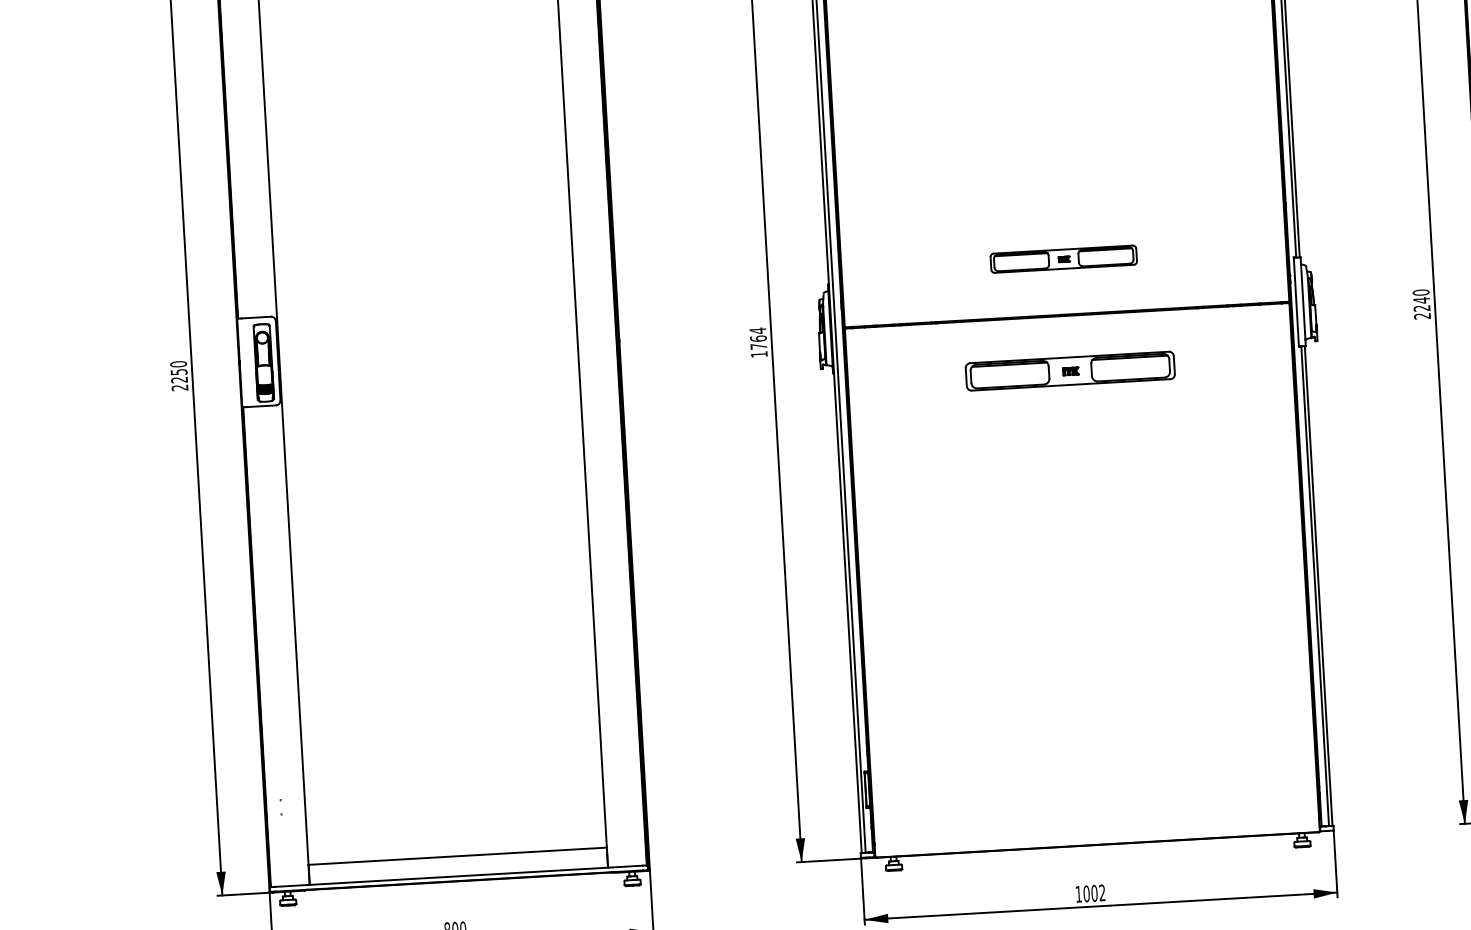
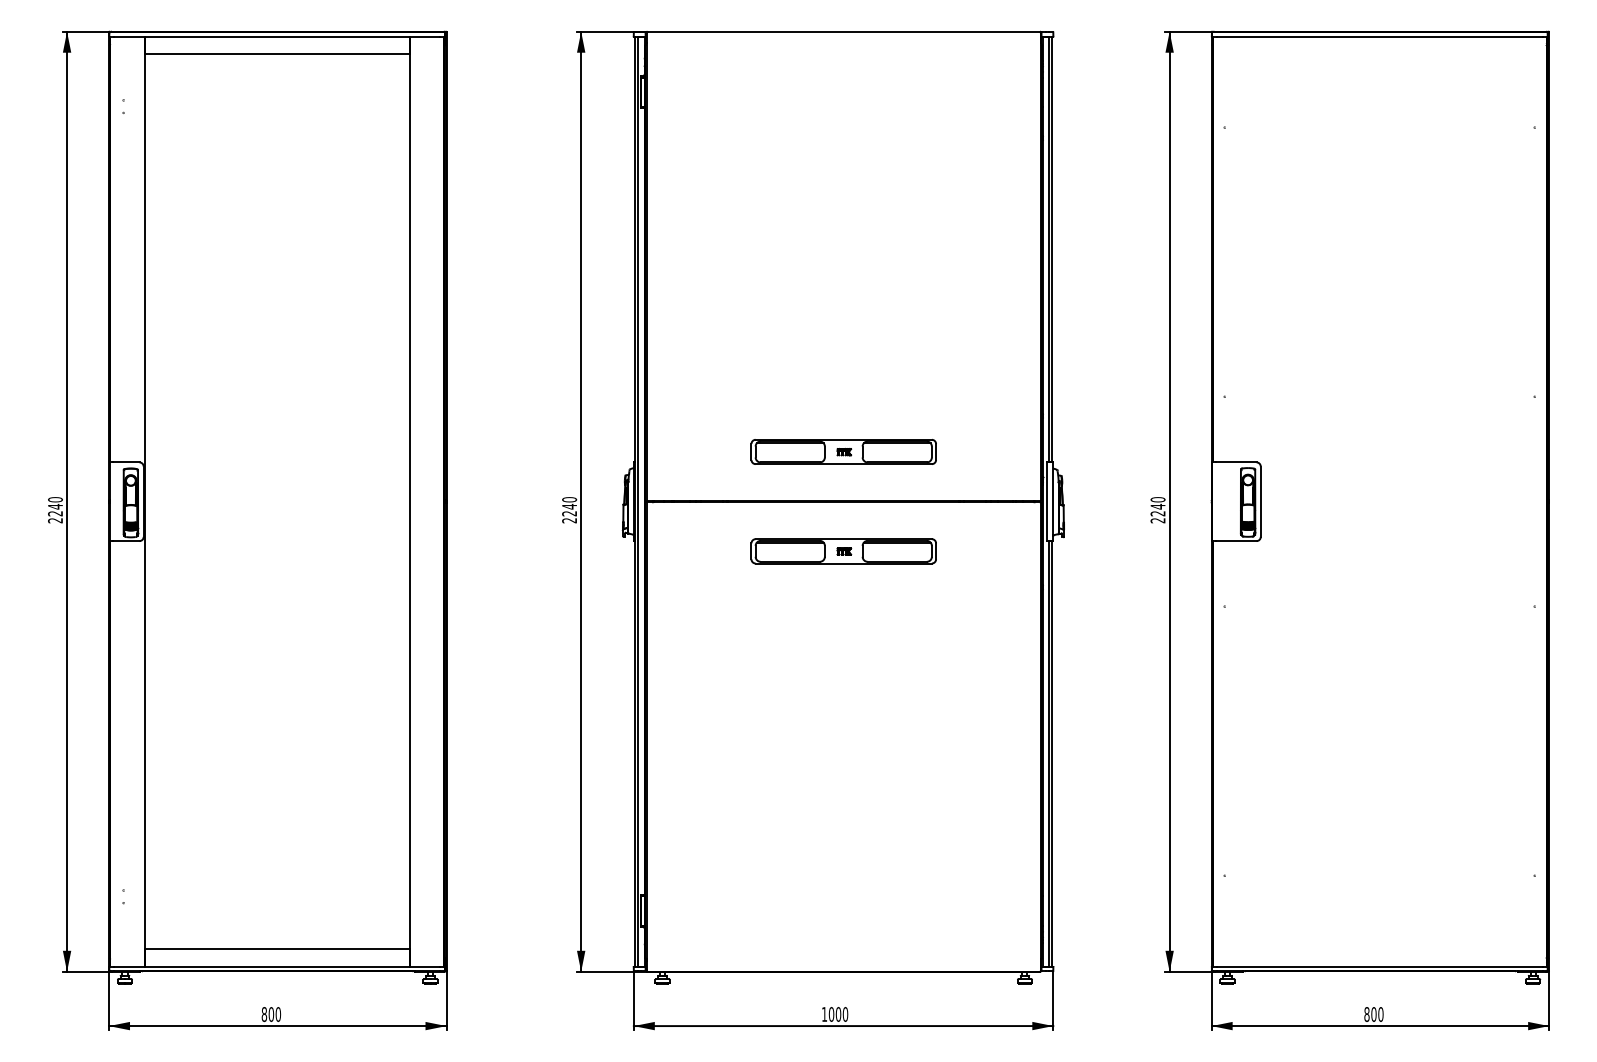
part: (1063, 258) -> (843, 451), size x1.43
text: (758, 342) -> (569, 510), 1764 -> 2240
text: (179, 371) -> (55, 506), 2250 -> 2240
text: (1102, 893) -> (845, 1014), 1002 -> 1000

